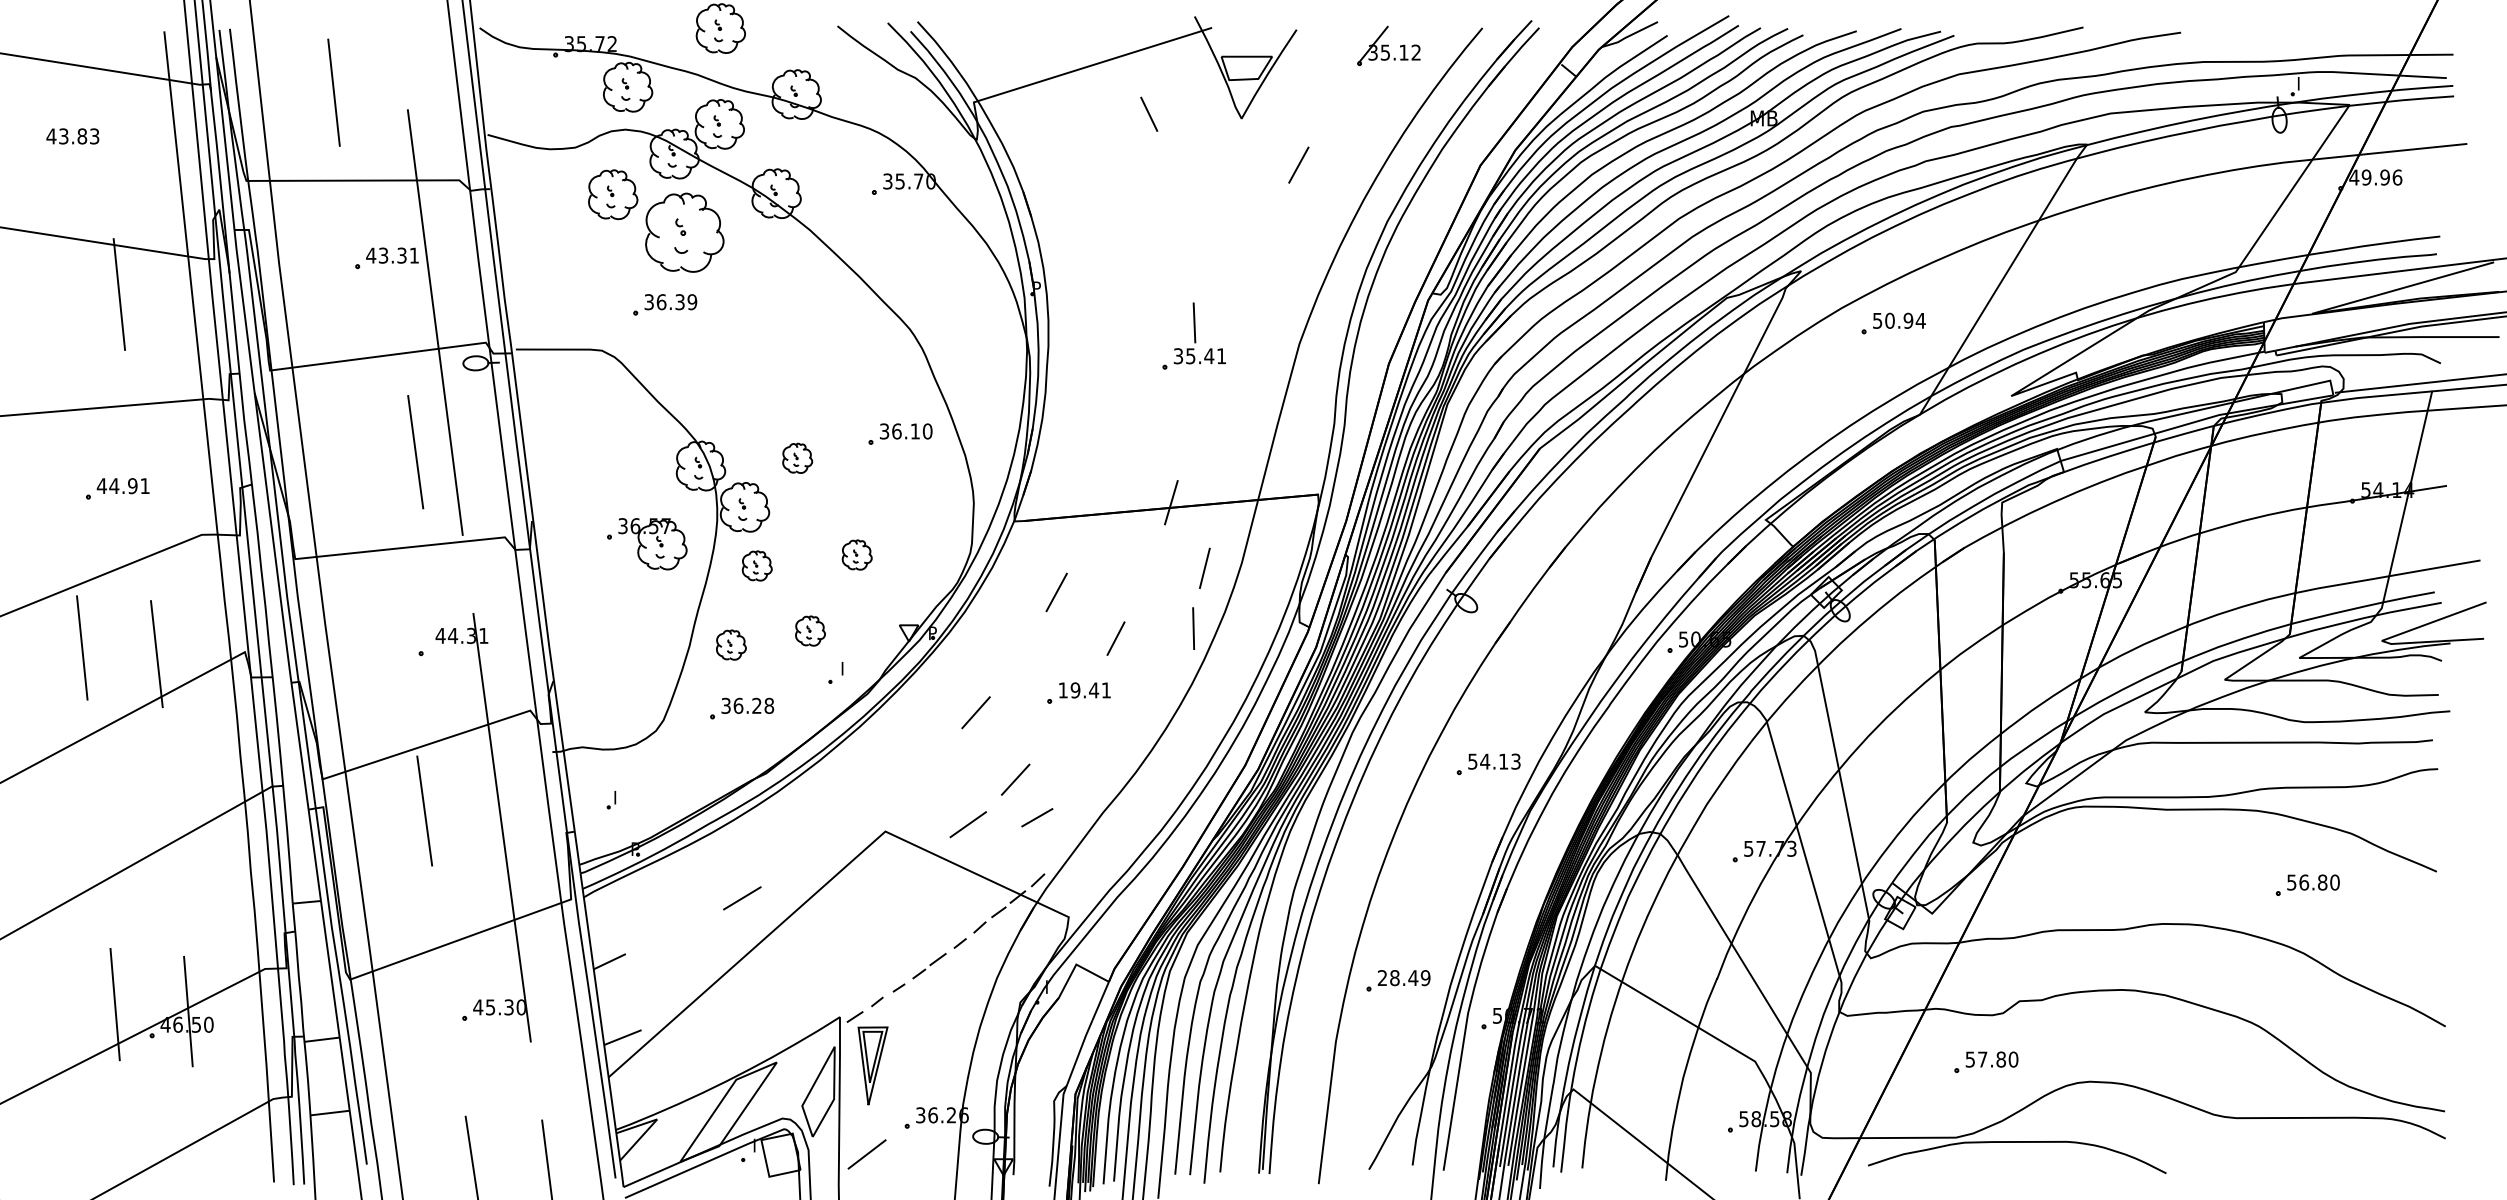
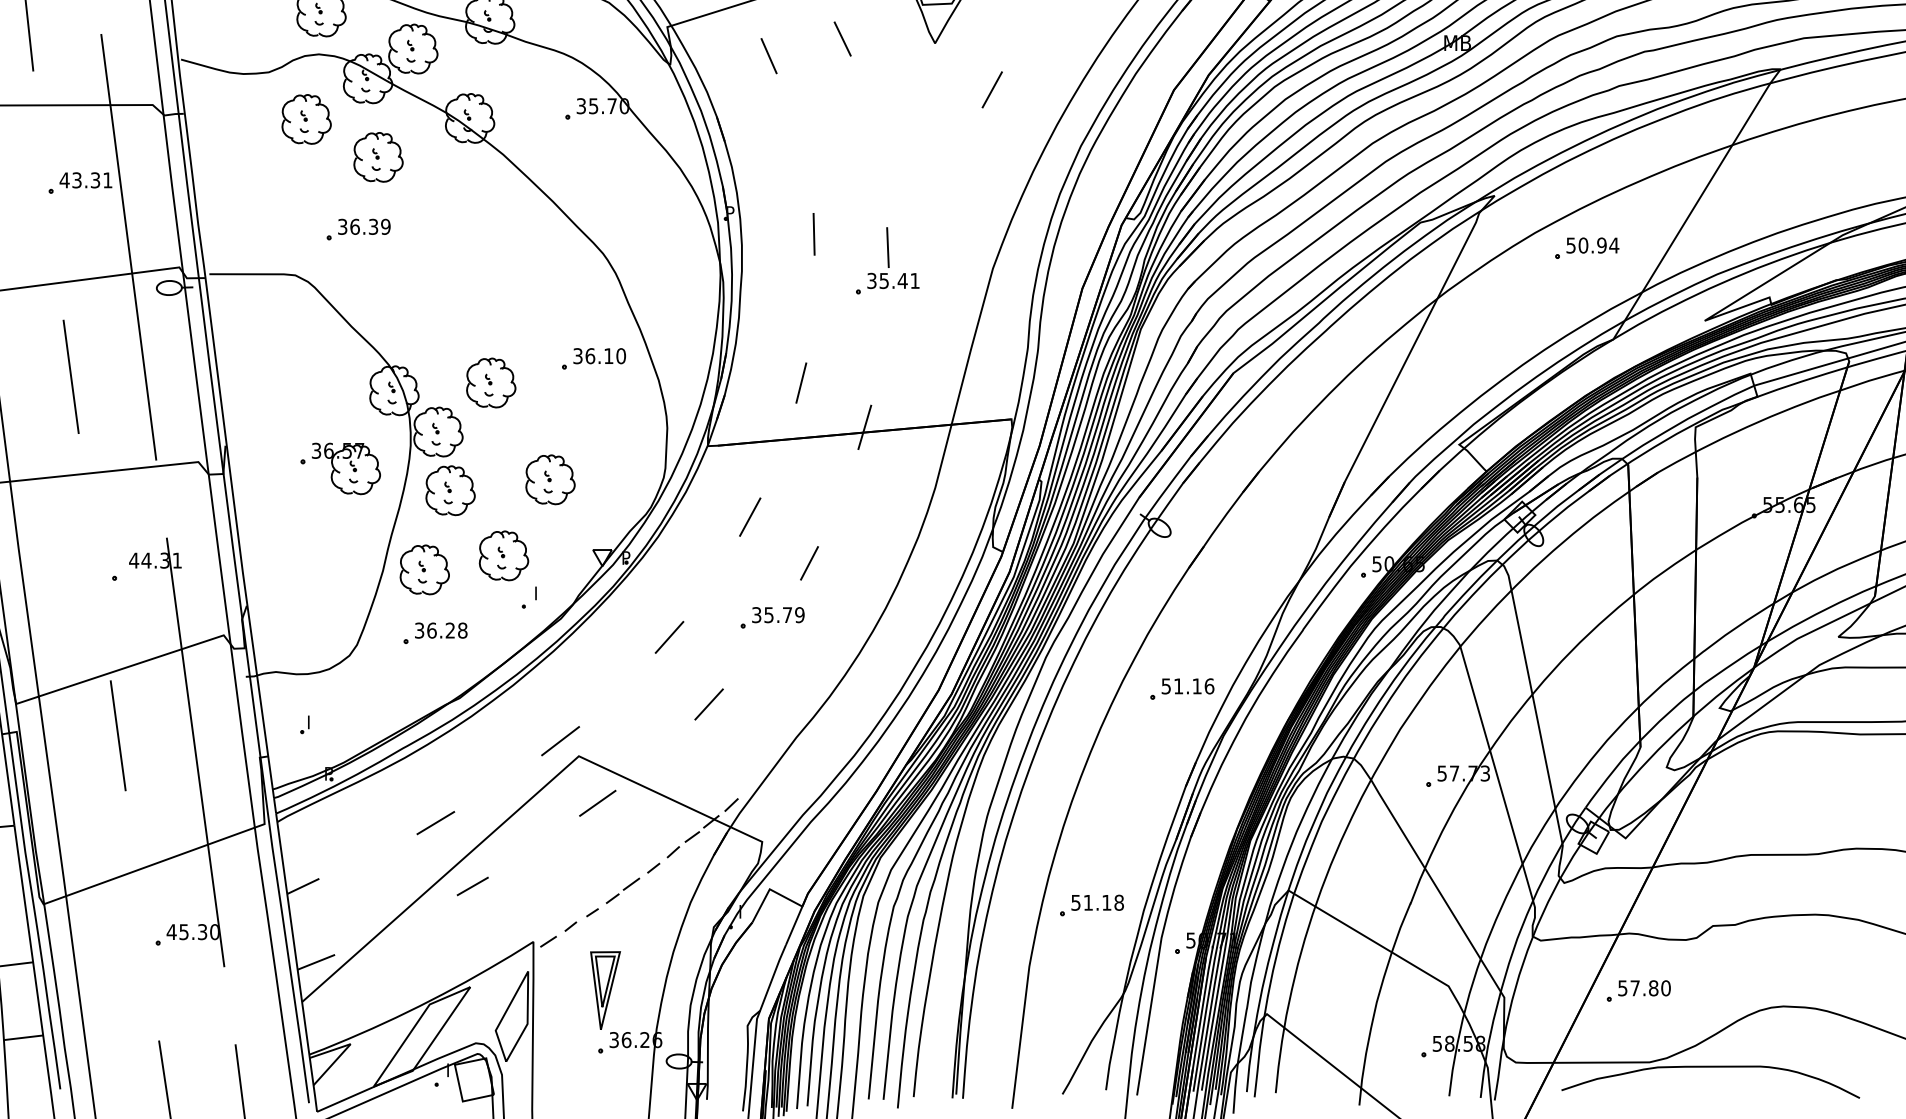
line: (1075, 131) -> (768, 56), added
part: (685, 232) -> (378, 157), size x0.62
line: (415, 452) -> (70, 377), moved
part: (797, 458) -> (490, 383), size x1.67
part: (857, 554) -> (550, 479), size x1.67
part: (757, 565) -> (450, 490), size x1.67
line: (1204, 567) -> (800, 382), moved
line: (1193, 628) -> (813, 234), moved
part: (810, 630) -> (503, 555), size x1.67
part: (731, 644) -> (424, 569), size x1.67
text: (1084, 690) -> (777, 615), 19.41 -> 35.79
text: (1500, 761) -> (1193, 686), 54.13 -> 51.16
line: (1037, 817) -> (472, 886), moved
line: (967, 824) -> (596, 803), moved
text: (1404, 978) -> (1097, 903), 28.49 -> 51.18
part: (1986, 1061) -> (1638, 990), moved
part: (872, 1065) -> (604, 990), moved
line: (866, 1154) -> (559, 741), moved

